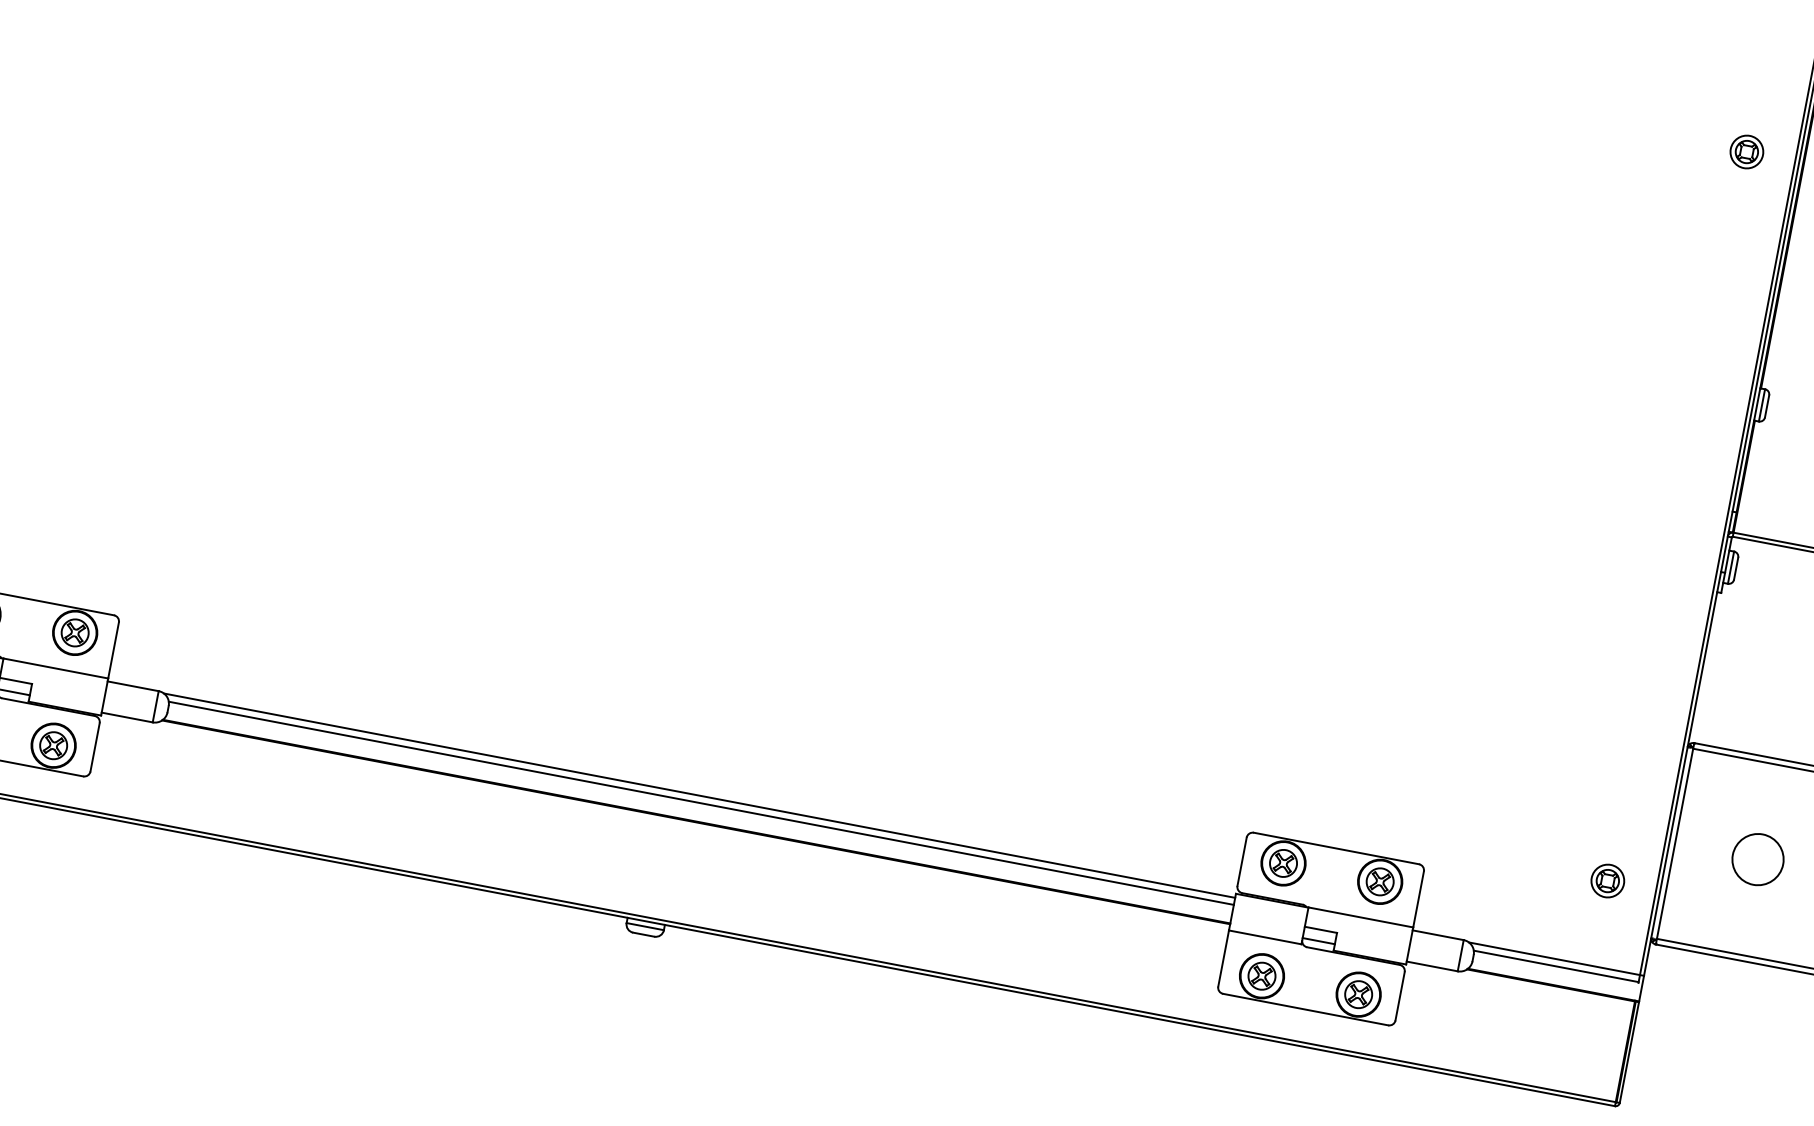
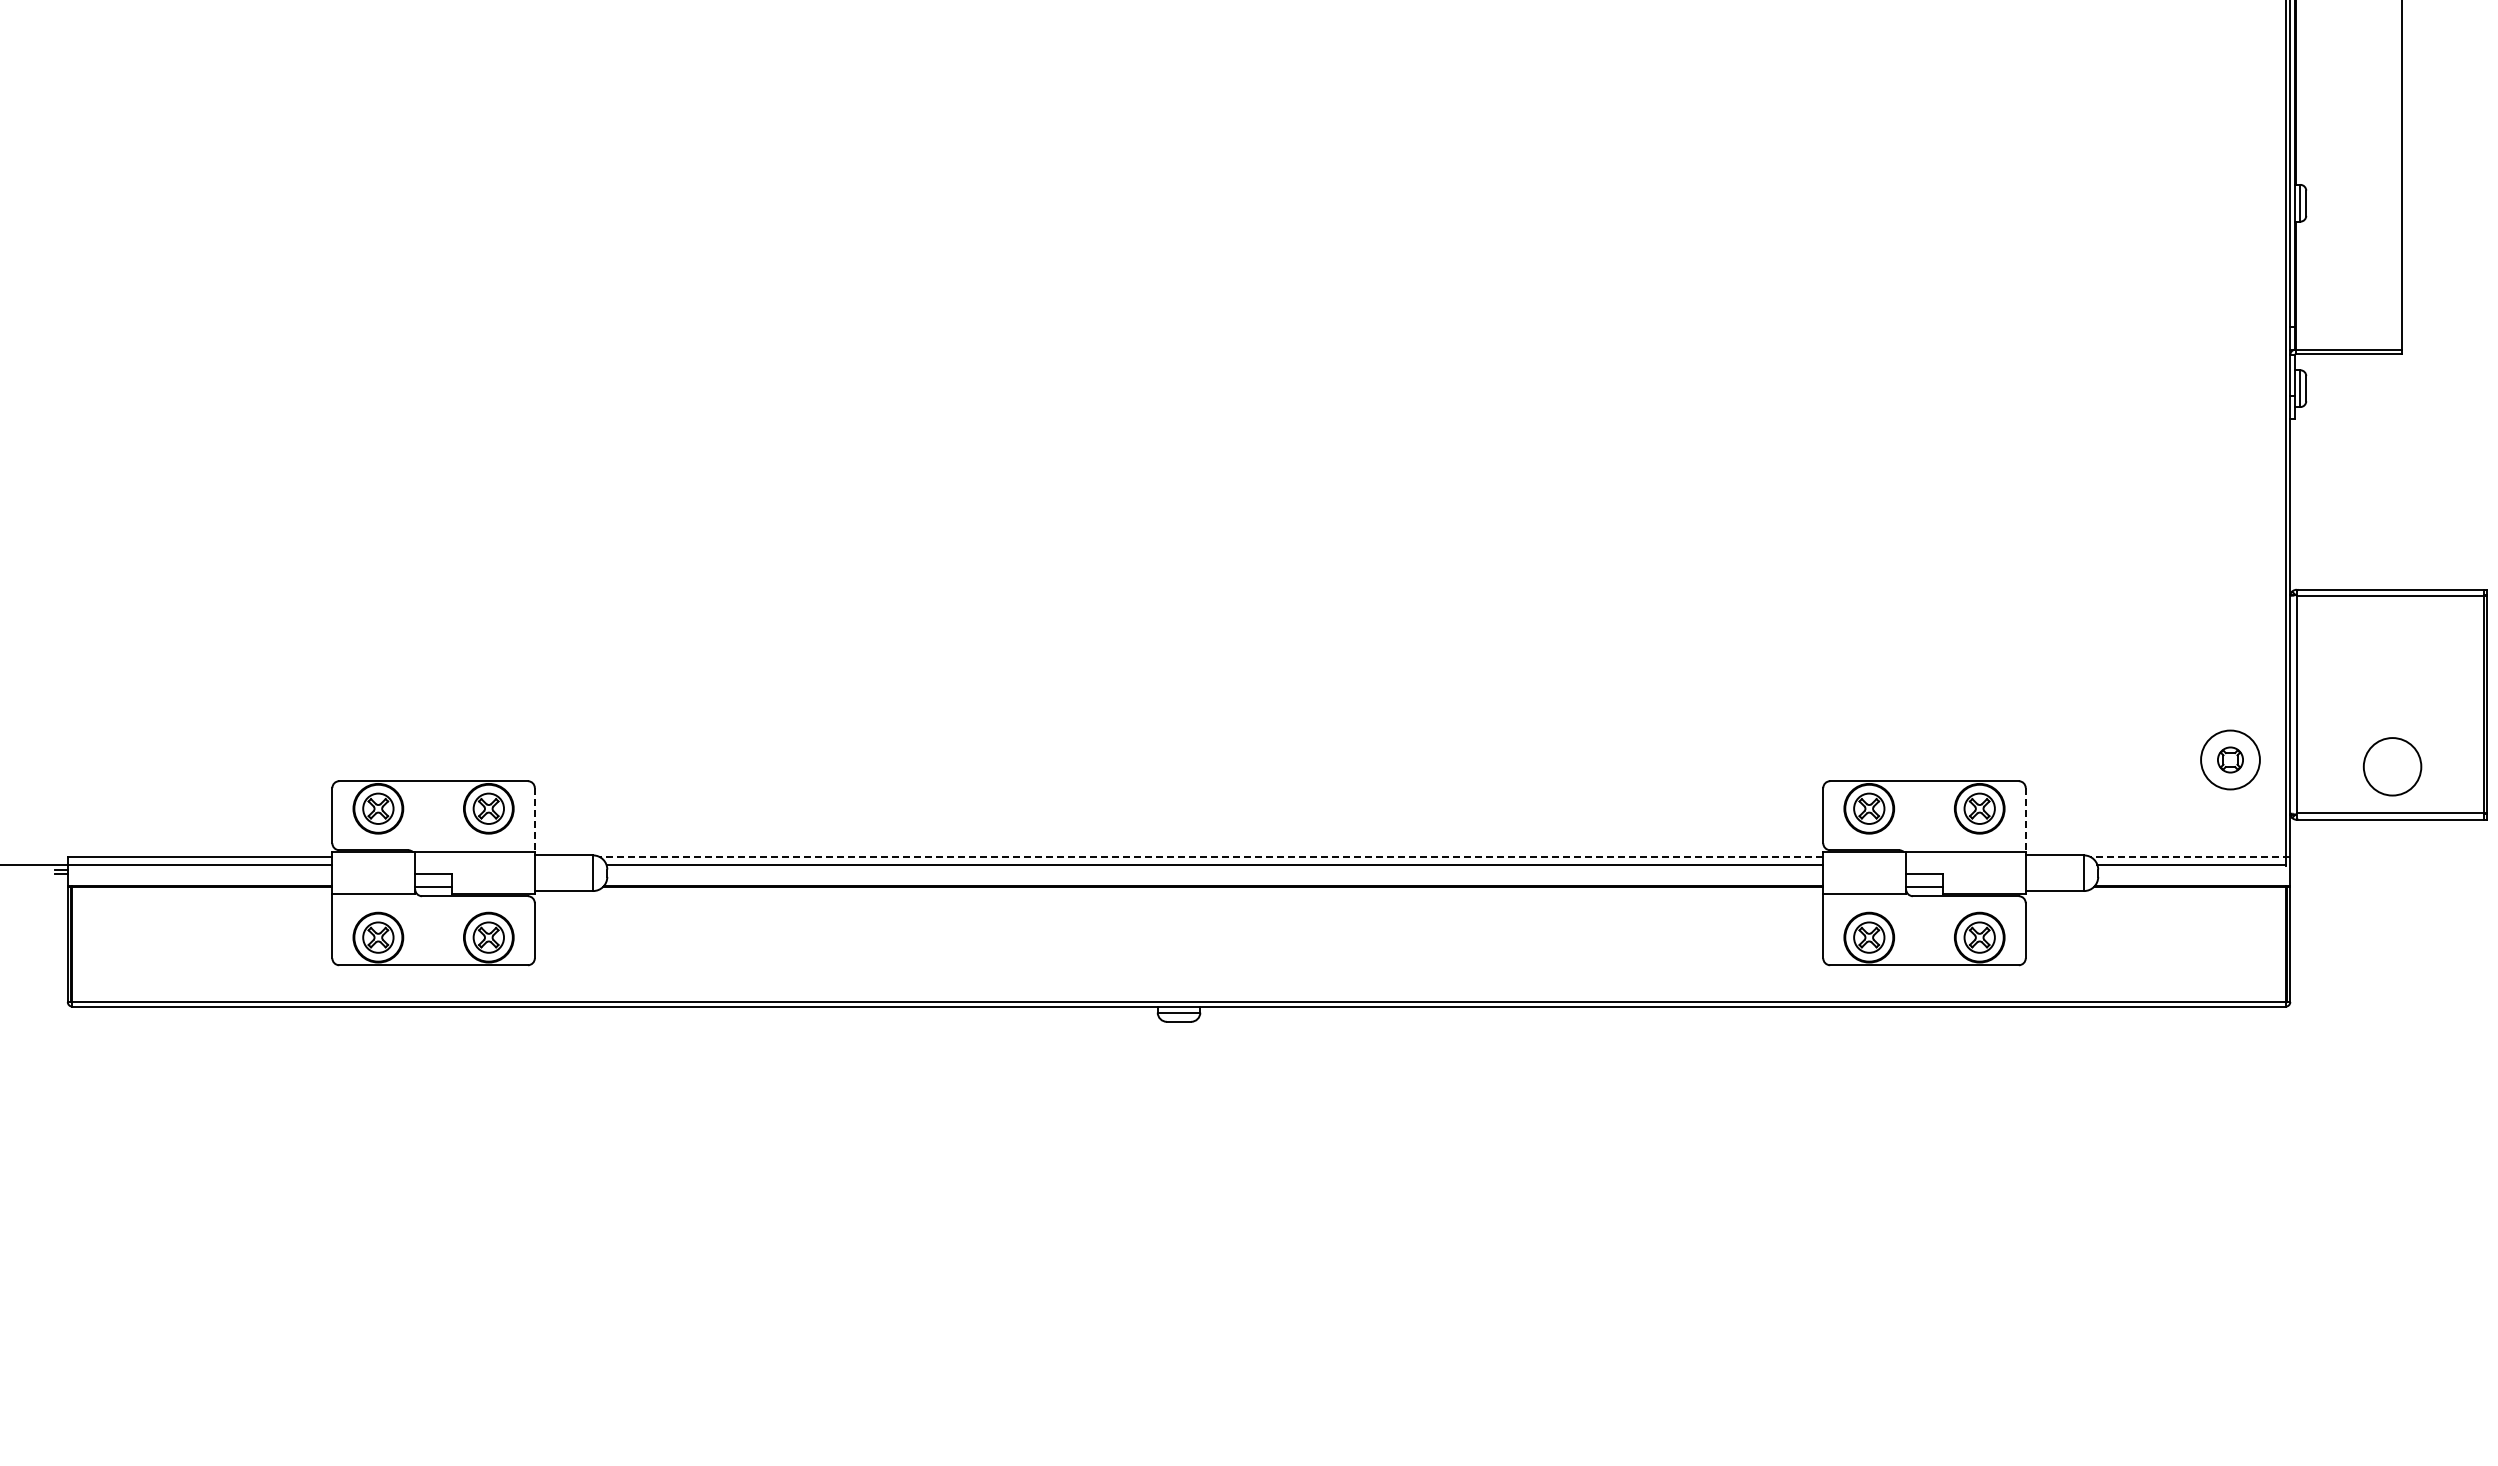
line: (113, 650) -> (534, 820), solid -> dashed
line: (699, 795) -> (1211, 856), solid -> dashed
circle: (1758, 859) -> (2392, 766), moved
circle: (1607, 880) -> (2230, 759), size x1.6
line: (1418, 899) -> (2025, 820), solid -> dashed
line: (1556, 958) -> (2190, 856), solid -> dashed

